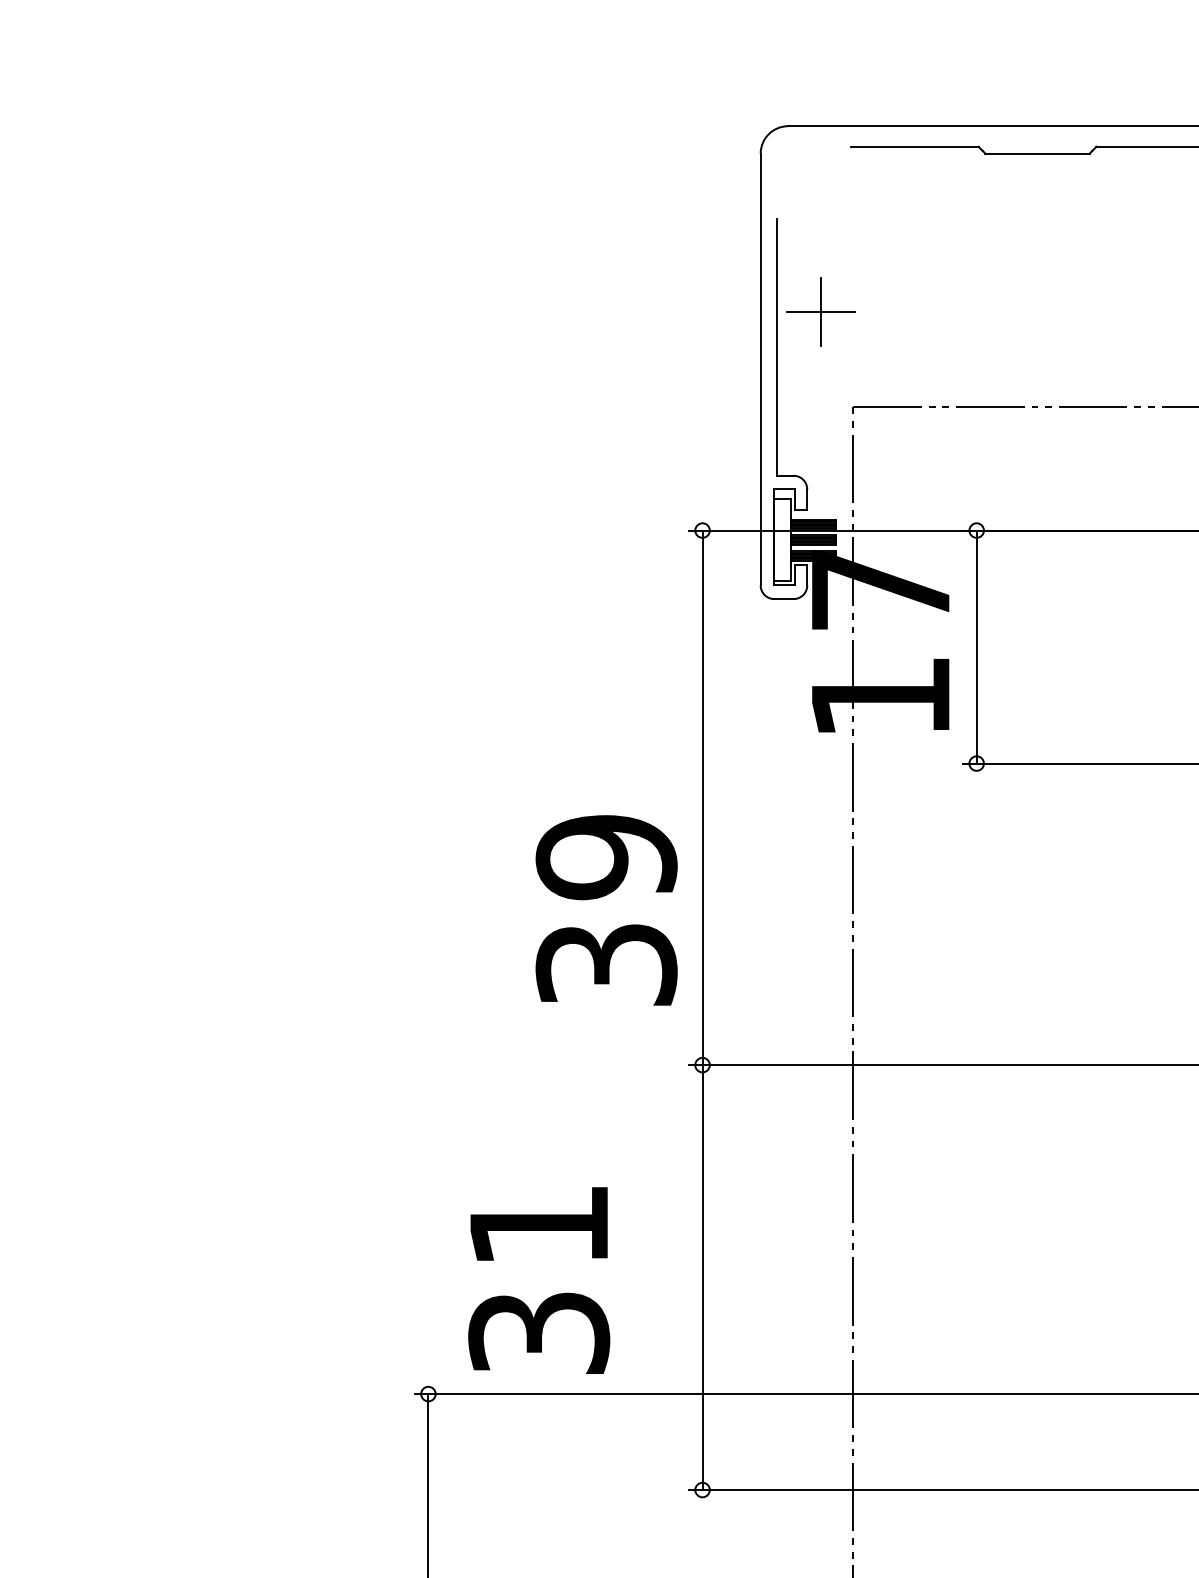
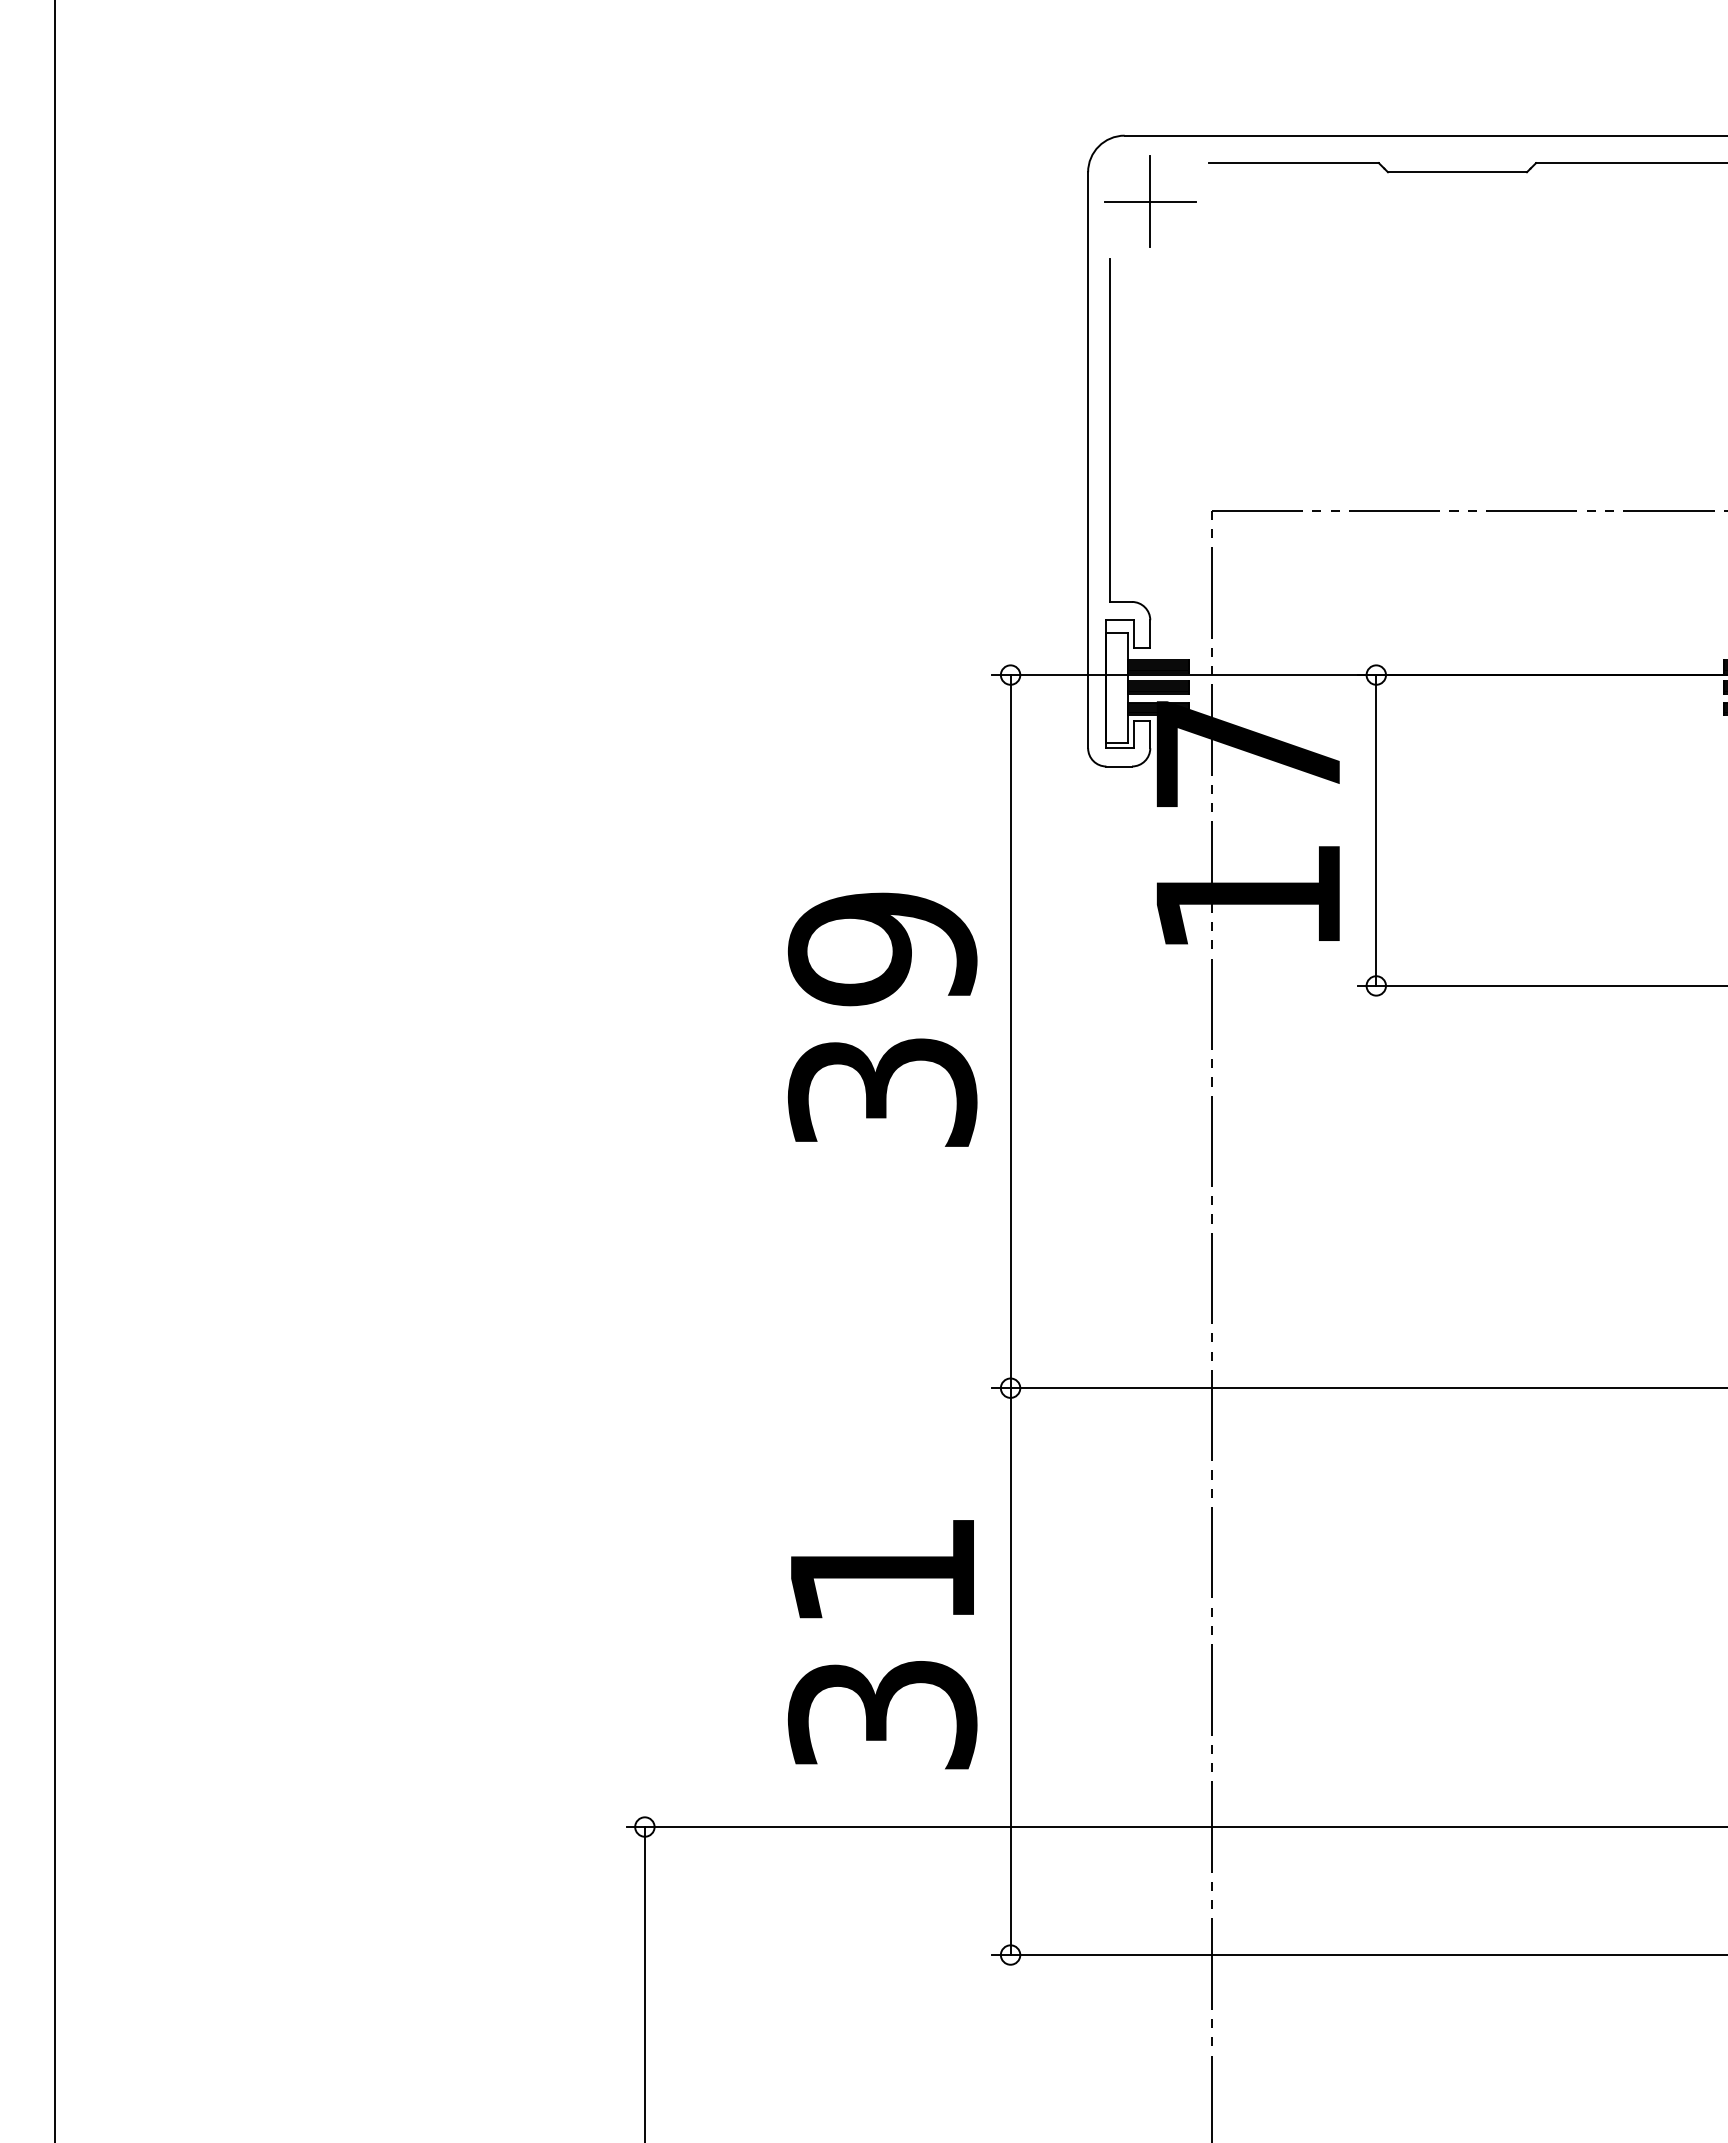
part: (820, 312) -> (1150, 201), moved
text: (606, 910) -> (882, 1019), moved
text: (539, 1280) -> (882, 1644), moved

